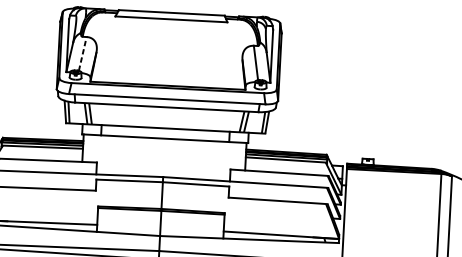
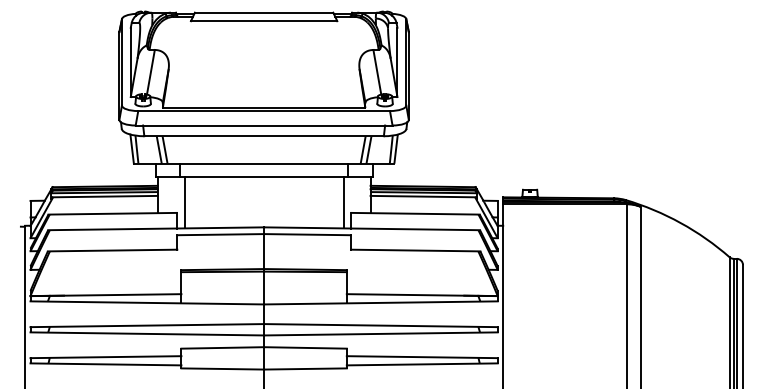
line: (82, 54) -> (150, 72), dashed -> solid
line: (103, 154) -> (184, 202), added
line: (224, 161) -> (343, 202), added

